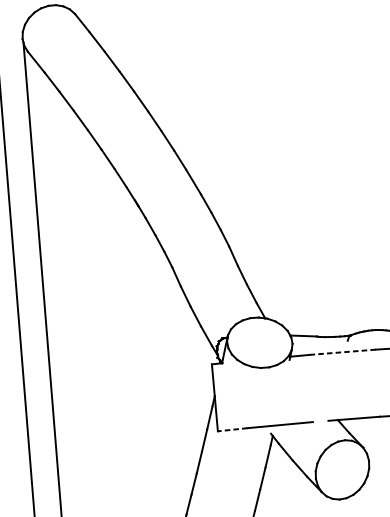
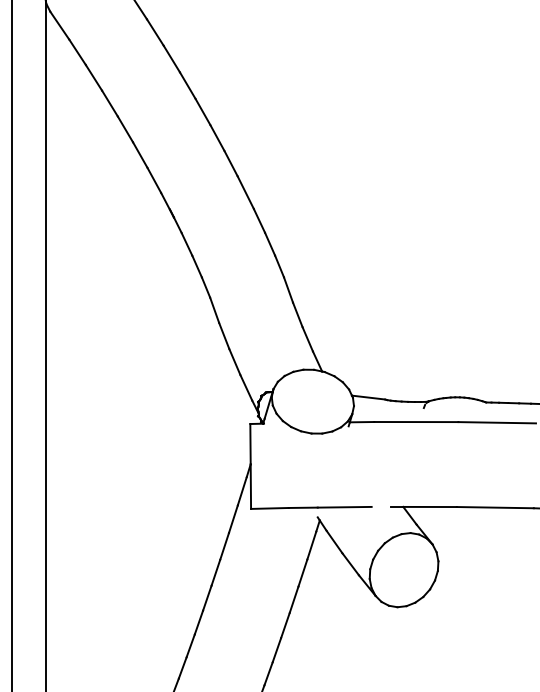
line: (342, 352) -> (416, 422), dashed -> solid
line: (232, 429) -> (269, 508), dashed -> solid

